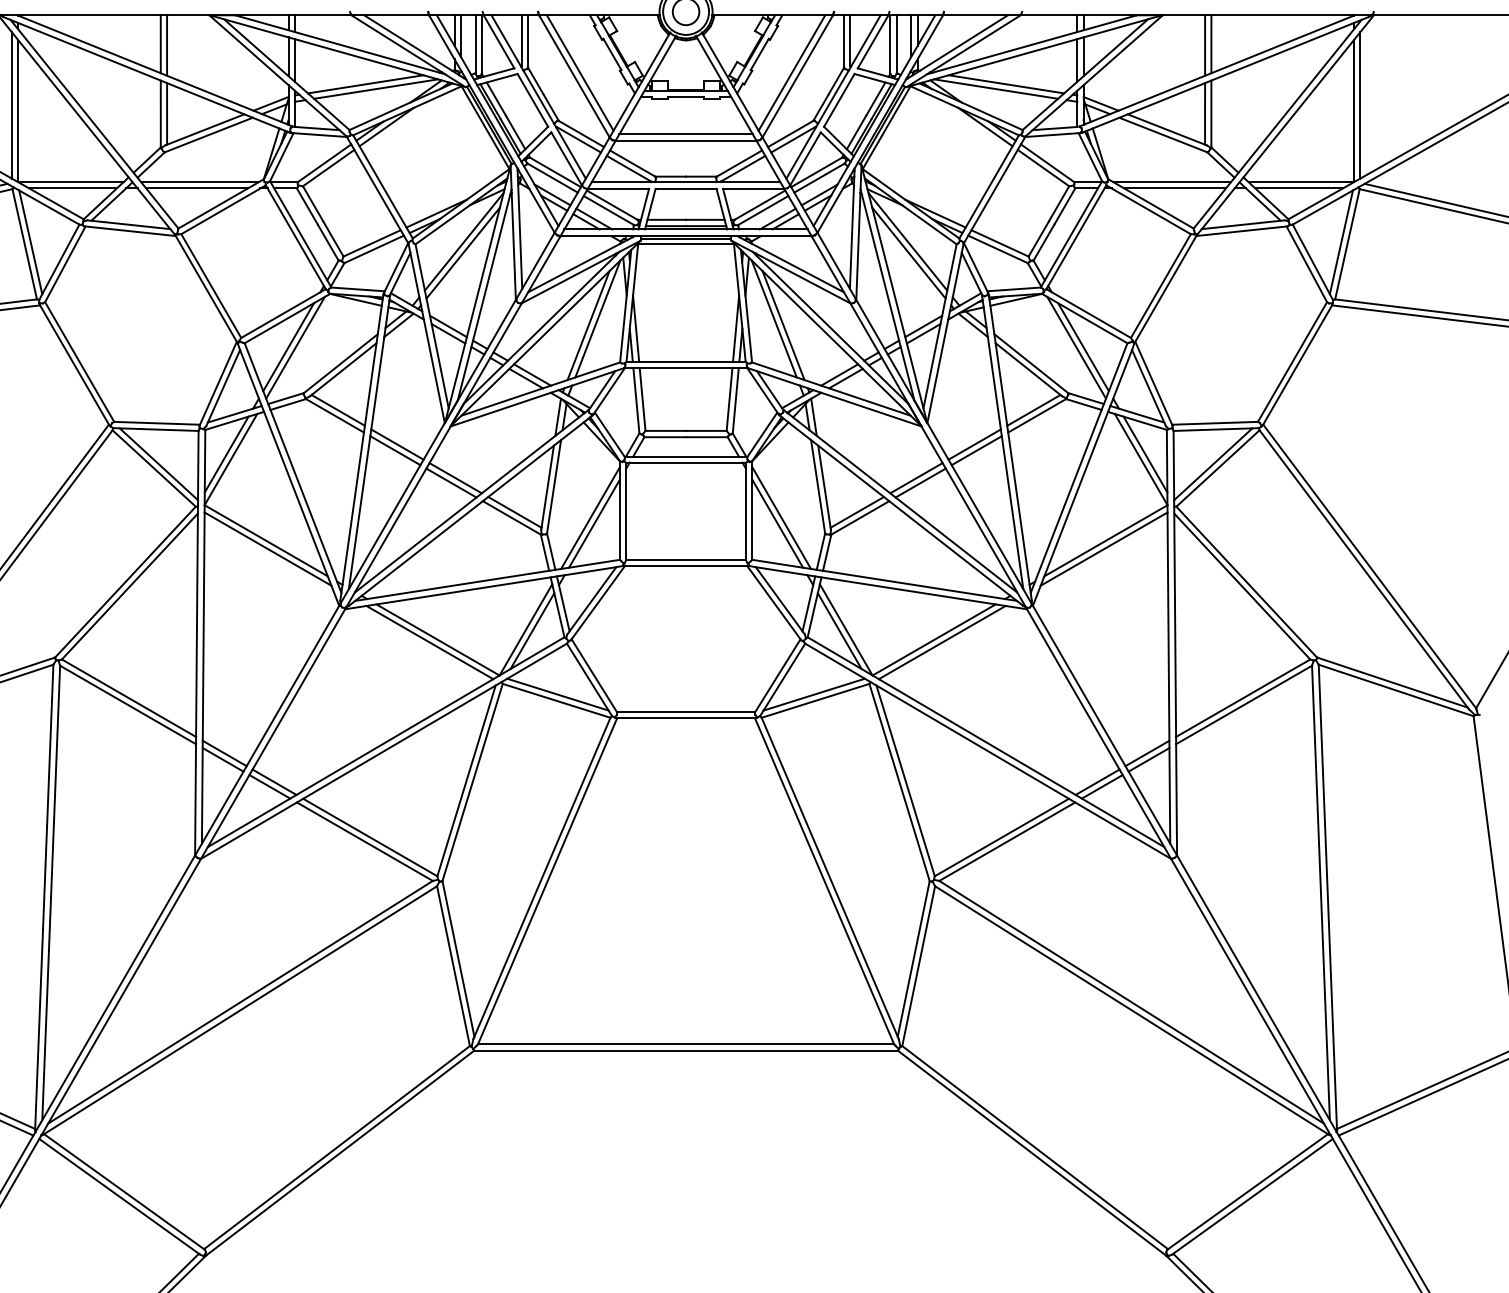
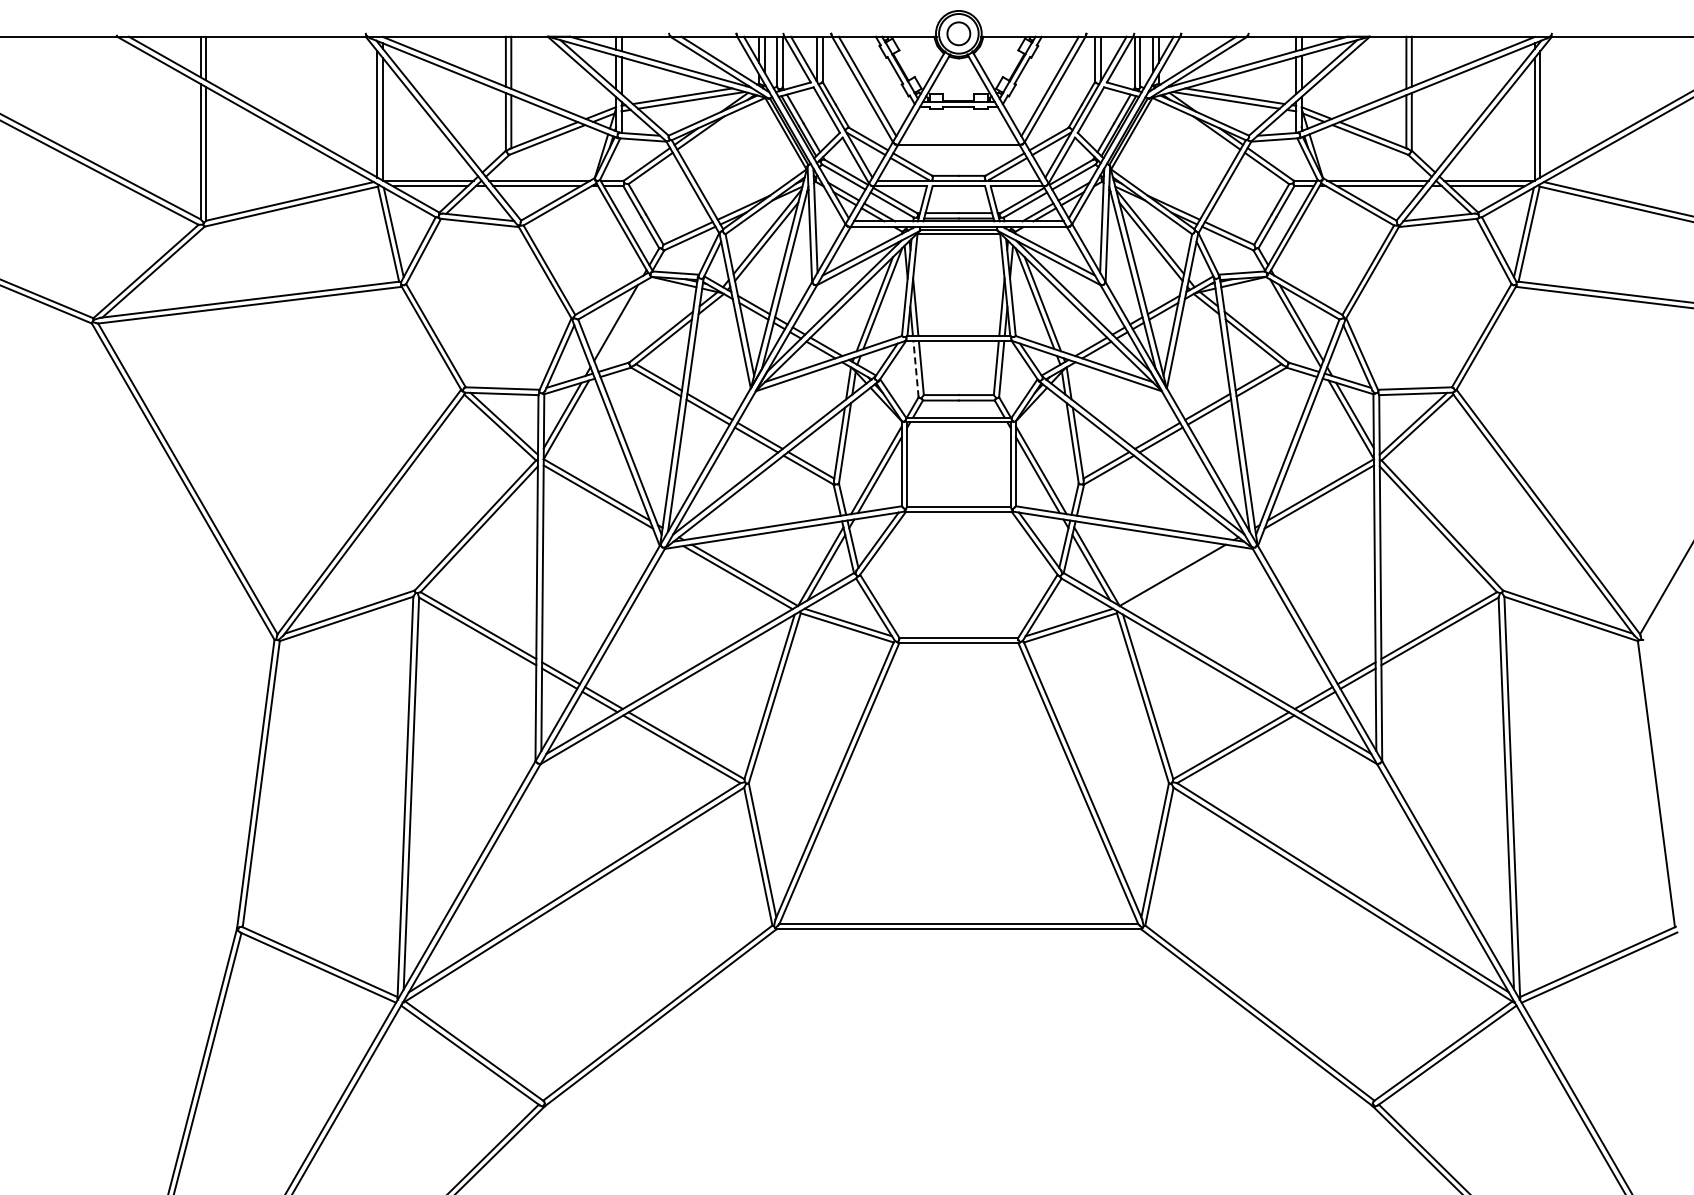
line: (685, 134) -> (958, 139), removed
line: (294, 347) -> (621, 323), removed
line: (635, 400) -> (915, 368), solid -> dashed
line: (941, 642) -> (1179, 577), removed

